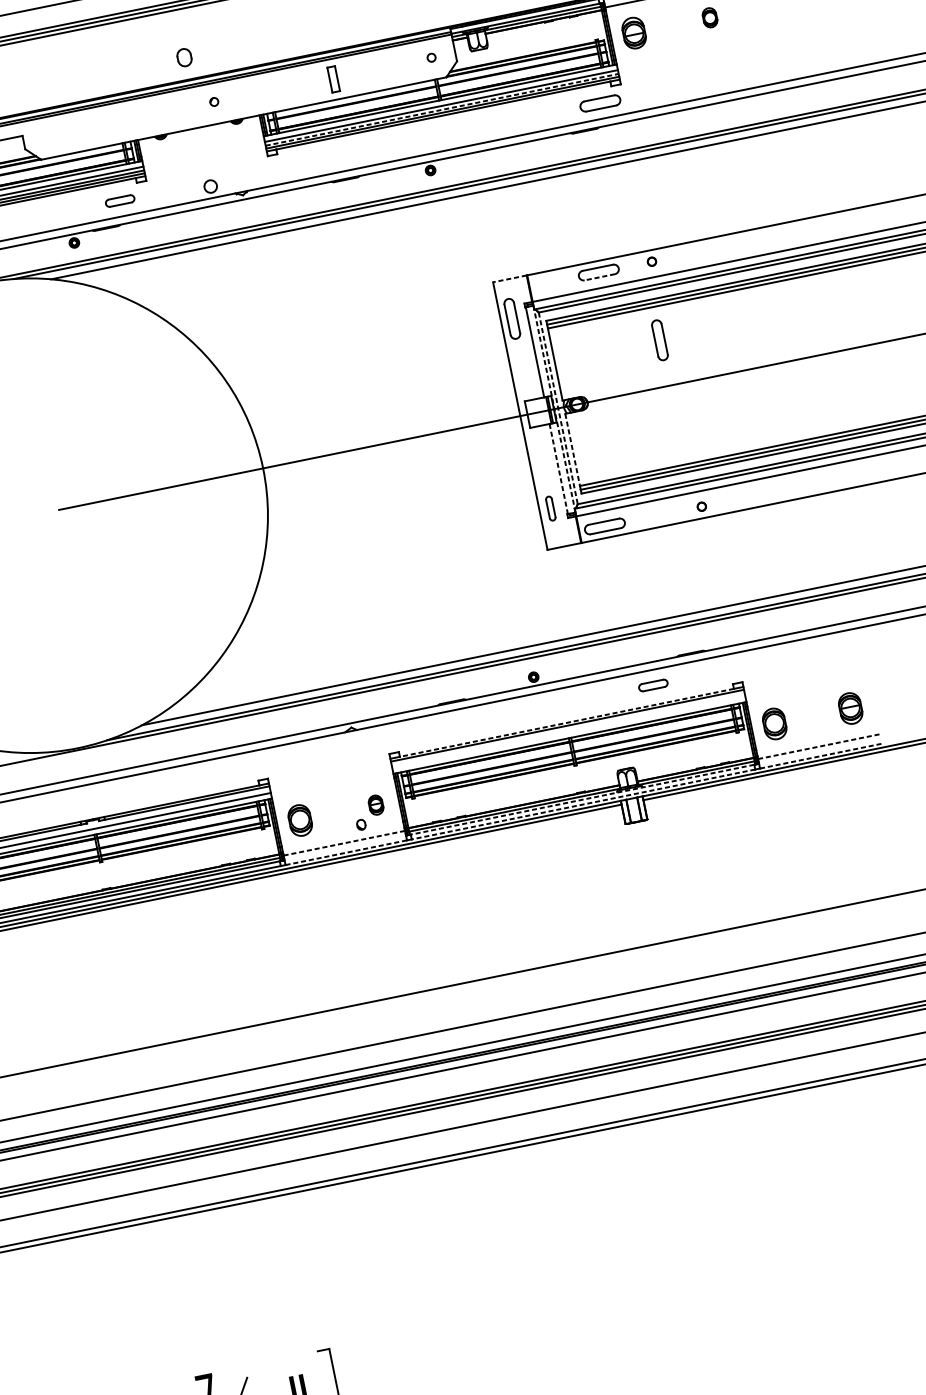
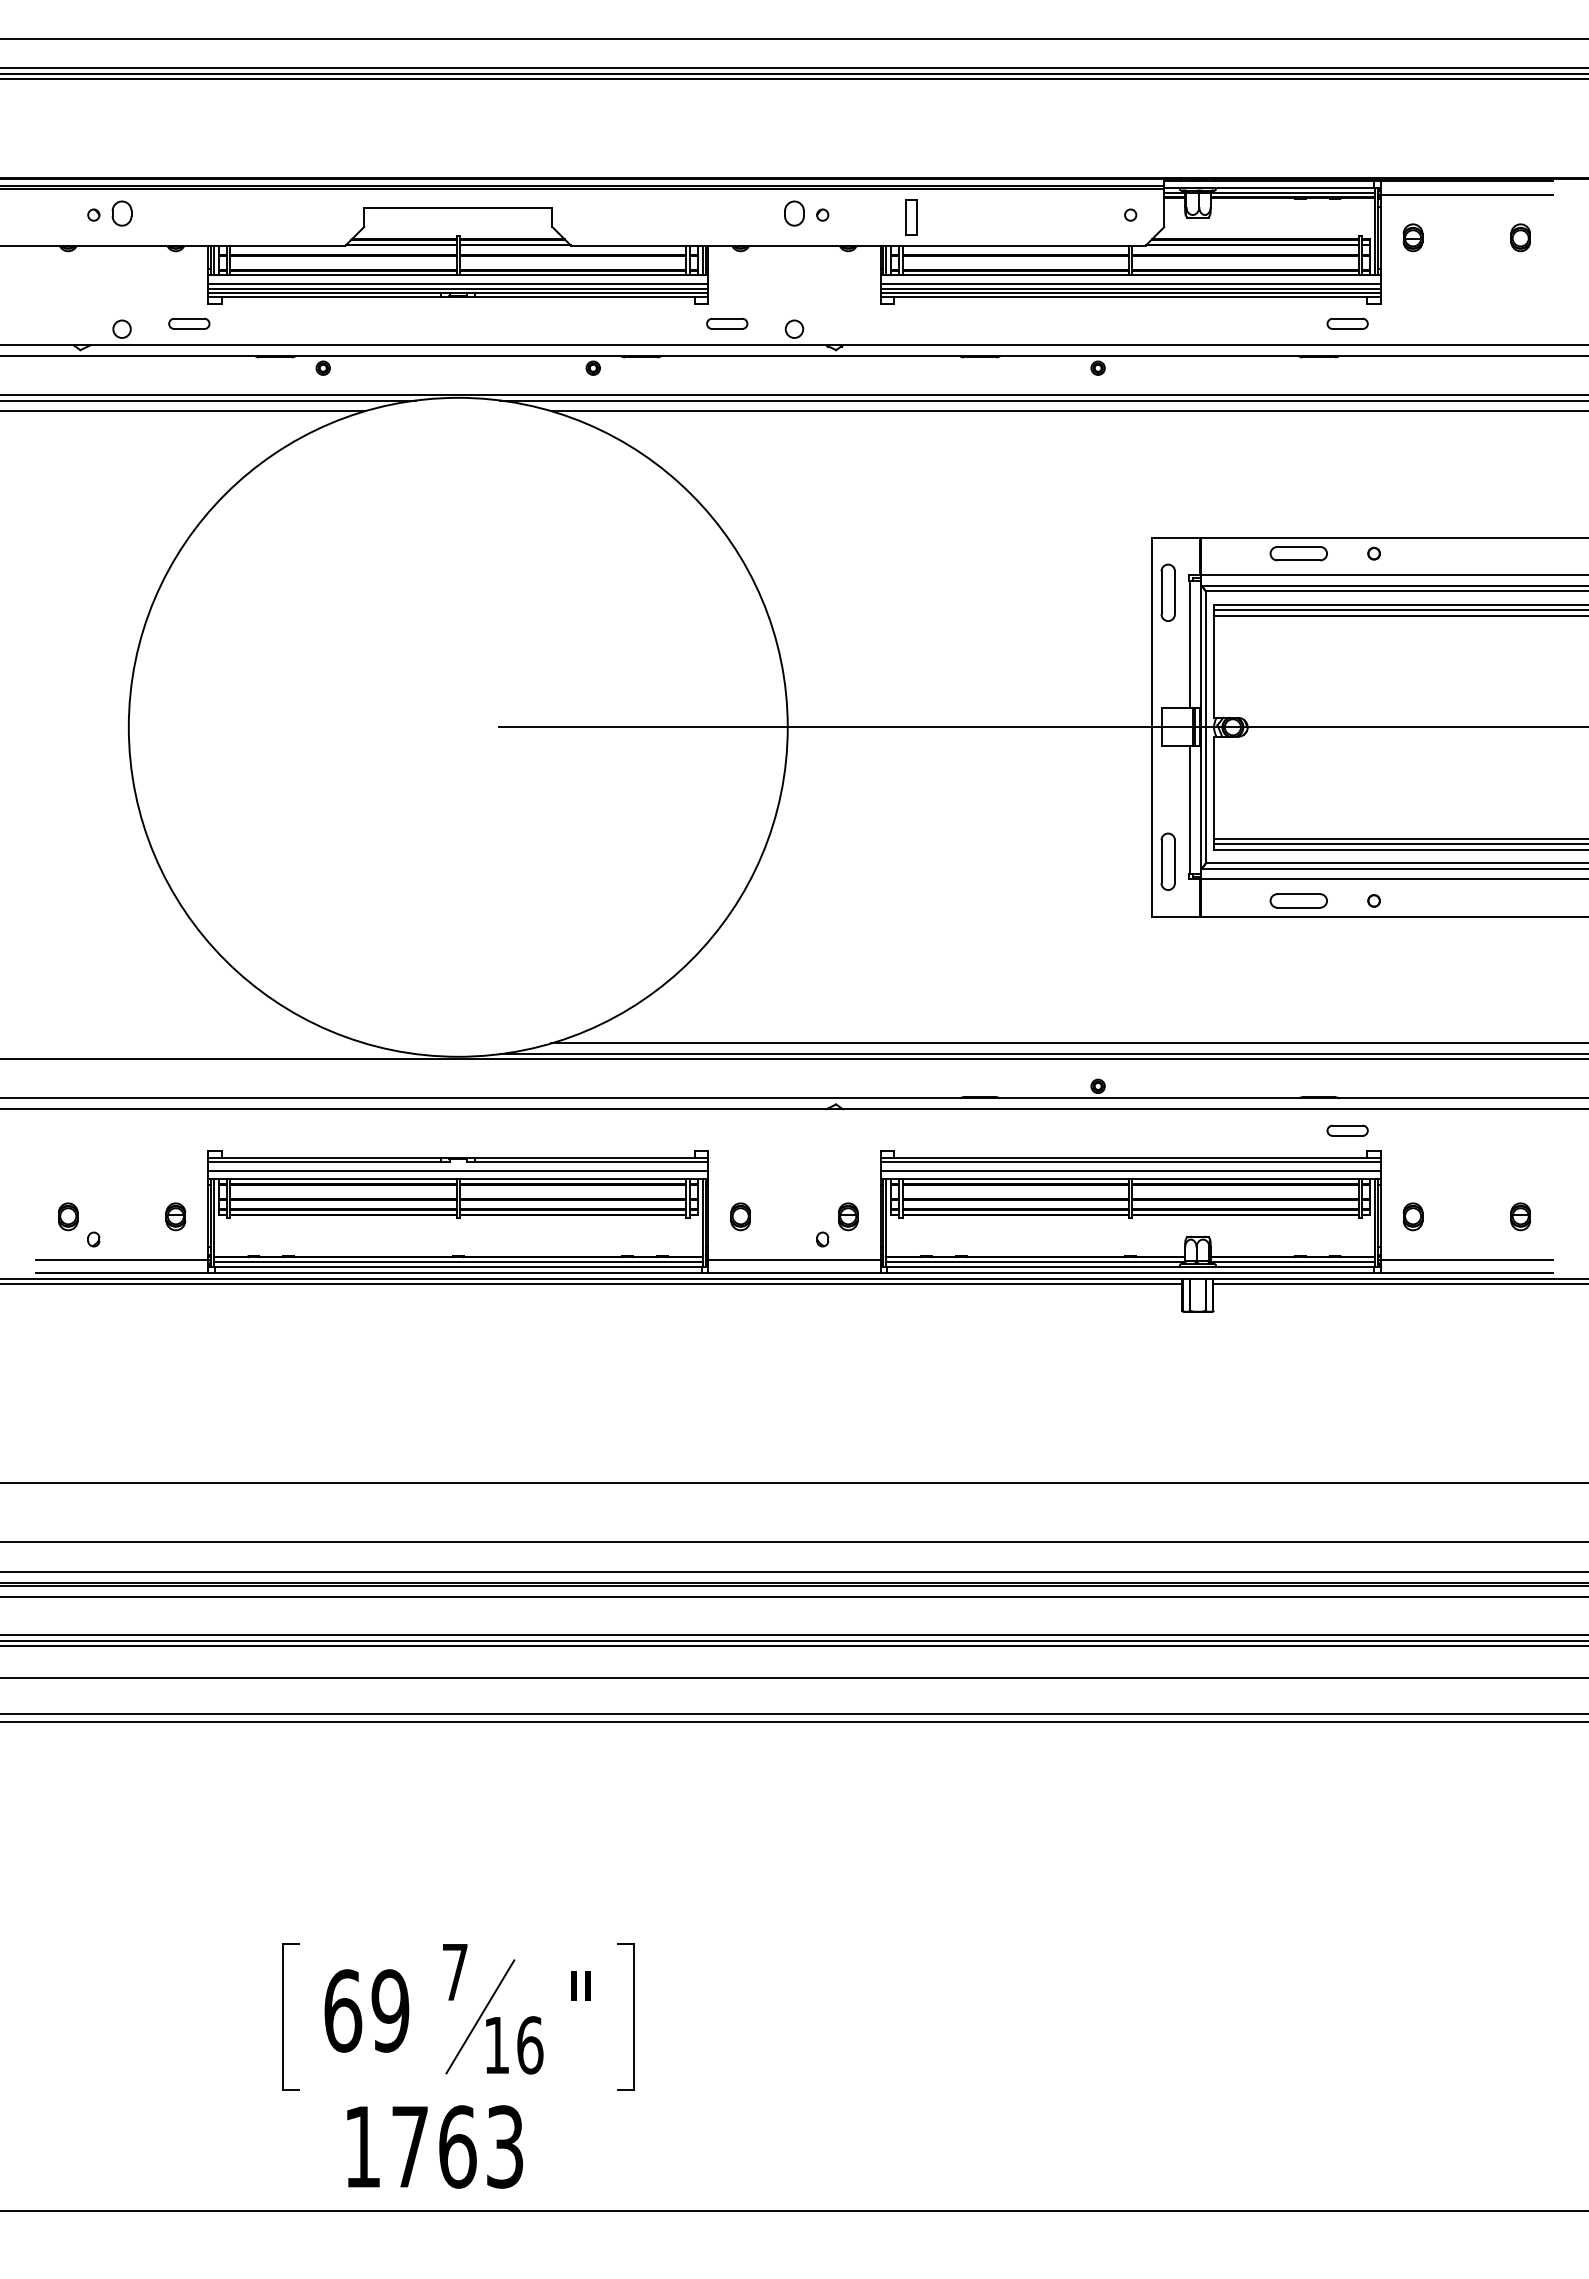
part: (633, 33) -> (1412, 237), size x0.62
part: (184, 57) -> (794, 213), moved
part: (333, 79) -> (911, 217), moved
part: (600, 103) -> (1347, 323), size x0.71
line: (442, 109) -> (1131, 288), dashed -> solid
part: (120, 200) -> (727, 323), moved
line: (599, 277) -> (1298, 560), dashed -> solid
line: (510, 278) -> (1176, 537), dashed -> solid
part: (659, 340) -> (1362, 662), removed
line: (558, 408) -> (1206, 727), dashed -> solid
line: (554, 409) -> (1200, 727), dashed -> solid
line: (573, 450) -> (1214, 788), dashed -> solid
line: (558, 469) -> (1189, 810), dashed -> solid
part: (550, 508) -> (1167, 861), size x1.67
part: (604, 526) -> (1298, 900), moved
part: (653, 685) -> (1347, 1130), moved
part: (850, 708) -> (1520, 1216), size x0.62
line: (566, 722) -> (1130, 1157), dashed -> solid
part: (774, 723) -> (1412, 1216), size x0.62
line: (568, 732) -> (1130, 1171), added
line: (819, 746) -> (1467, 1259), dashed -> solid
line: (821, 756) -> (1467, 1273), dashed -> solid
line: (582, 799) -> (1130, 1266), dashed -> solid
line: (583, 804) -> (1130, 1273), dashed -> solid
part: (300, 820) -> (740, 1216), size x0.62
line: (344, 842) -> (794, 1259), dashed -> solid
line: (346, 852) -> (794, 1273), dashed -> solid

